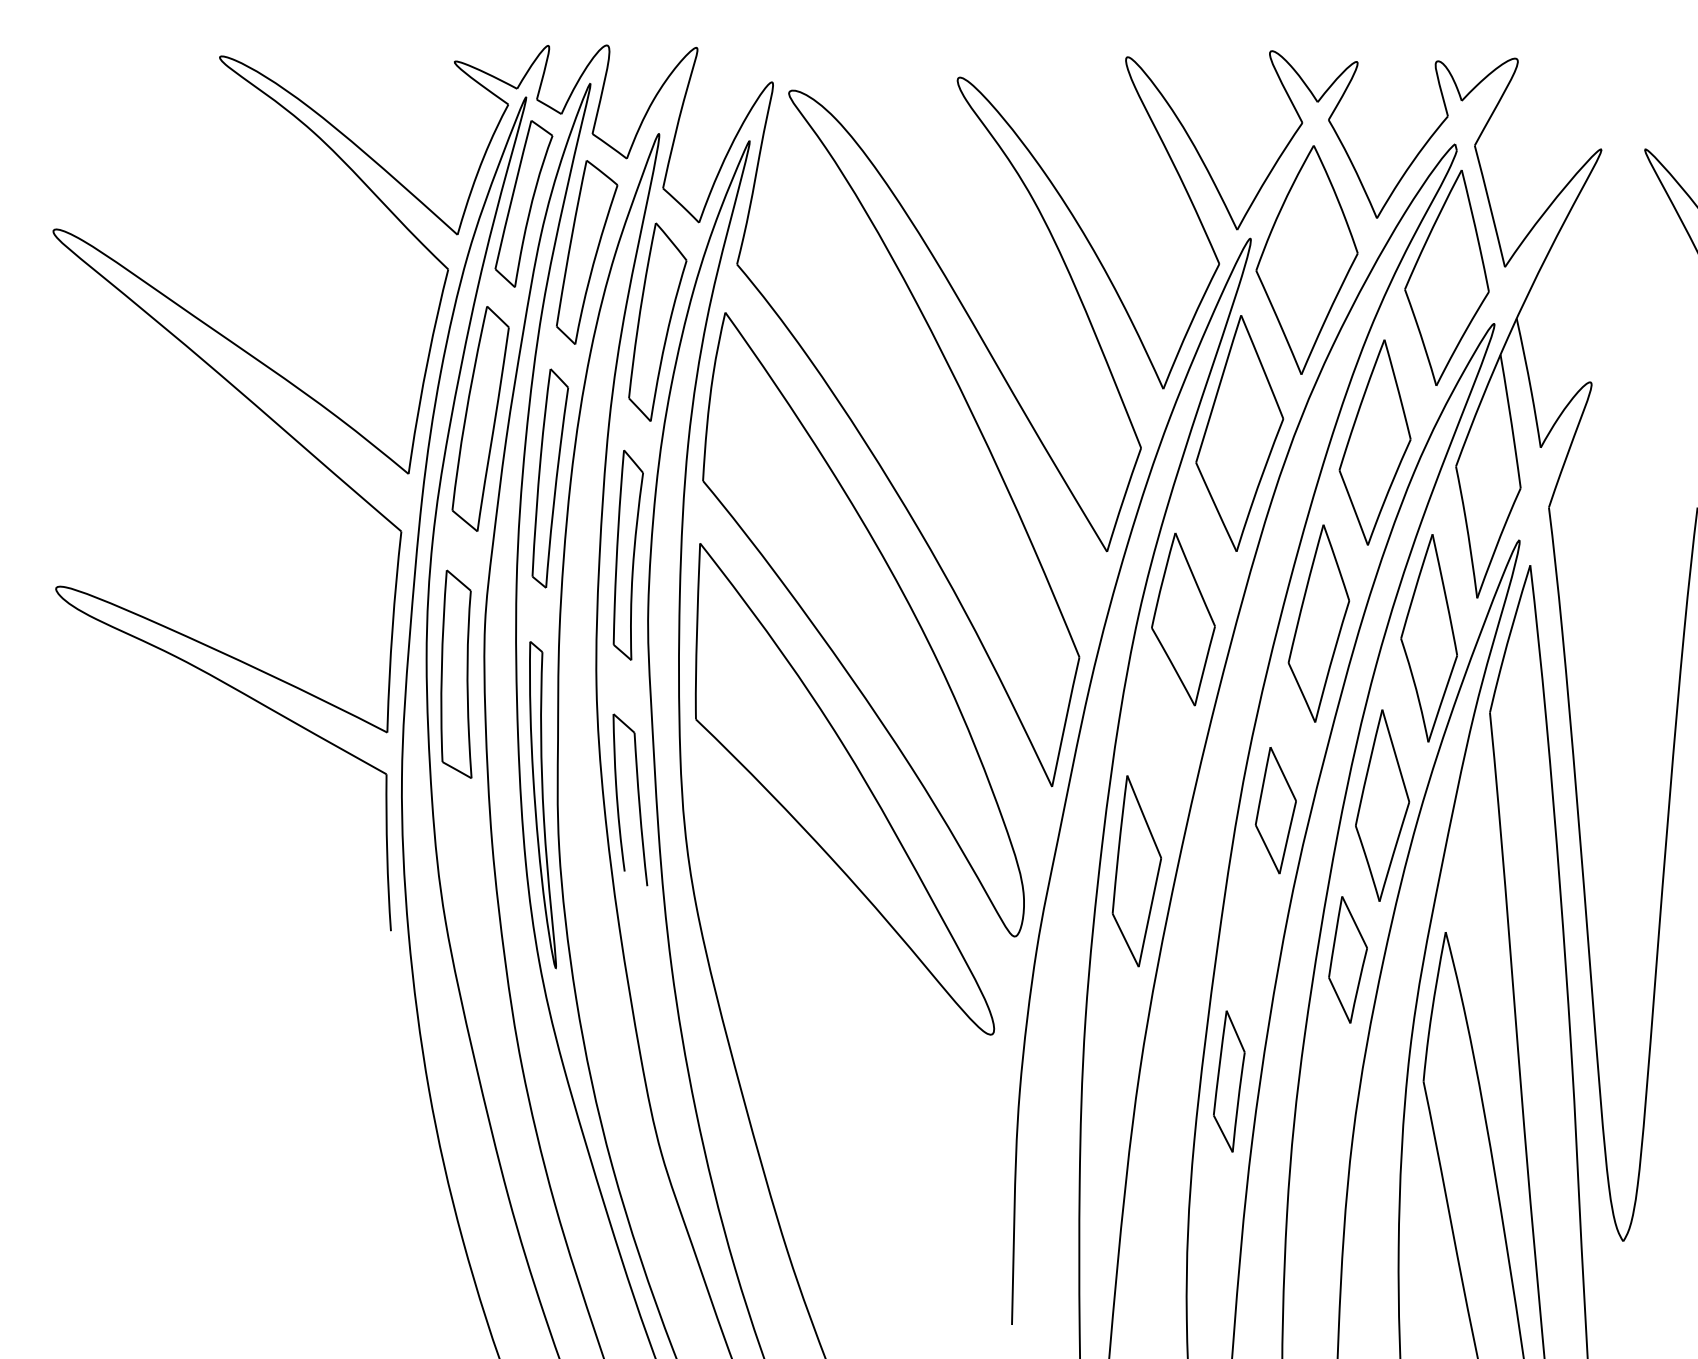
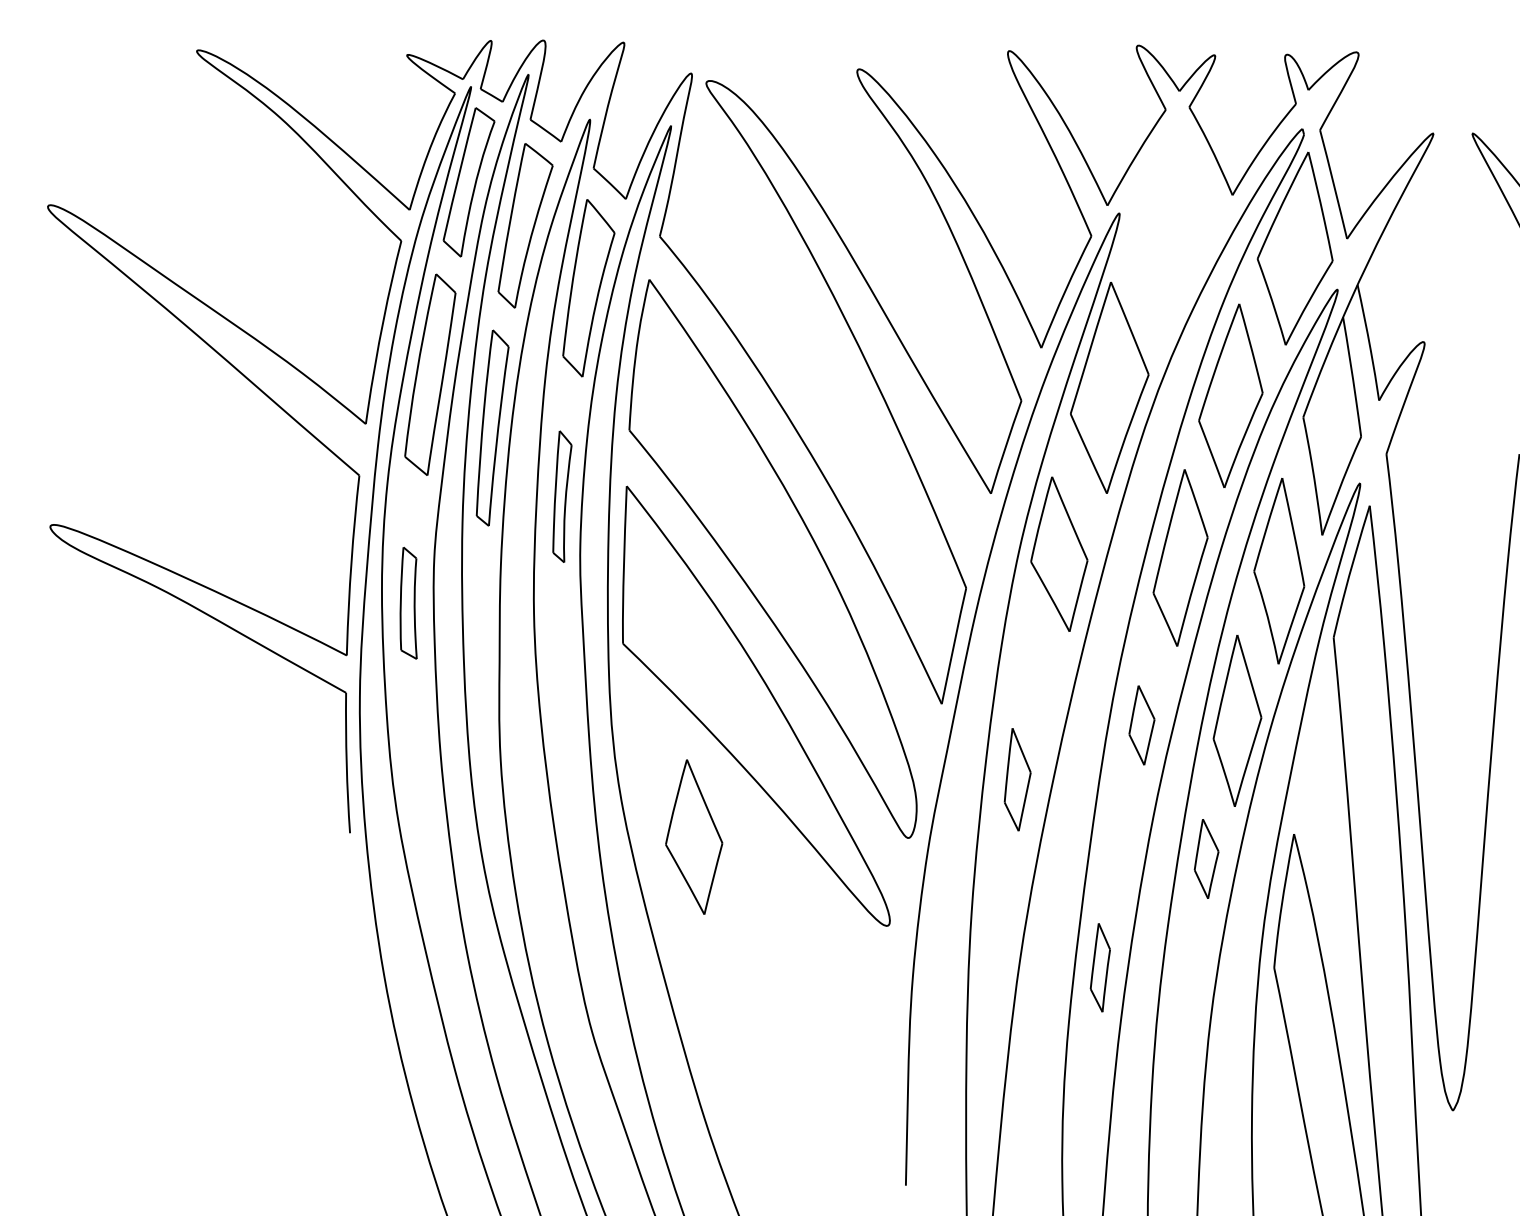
part: (1306, 259) -> (1169, 232), removed
part: (627, 554) -> (561, 496), size x0.7
part: (456, 673) -> (408, 602), size x0.6
part: (638, 799) -> (571, 715), removed
part: (542, 805) -> (485, 720), removed
part: (1275, 810) -> (1141, 725), size x0.7
part: (1136, 871) -> (1017, 779), size x0.6
part: (775, 935) -> (694, 837), added
part: (1347, 959) -> (1206, 858), size x0.7
part: (1229, 1081) -> (1100, 967), size x0.7

